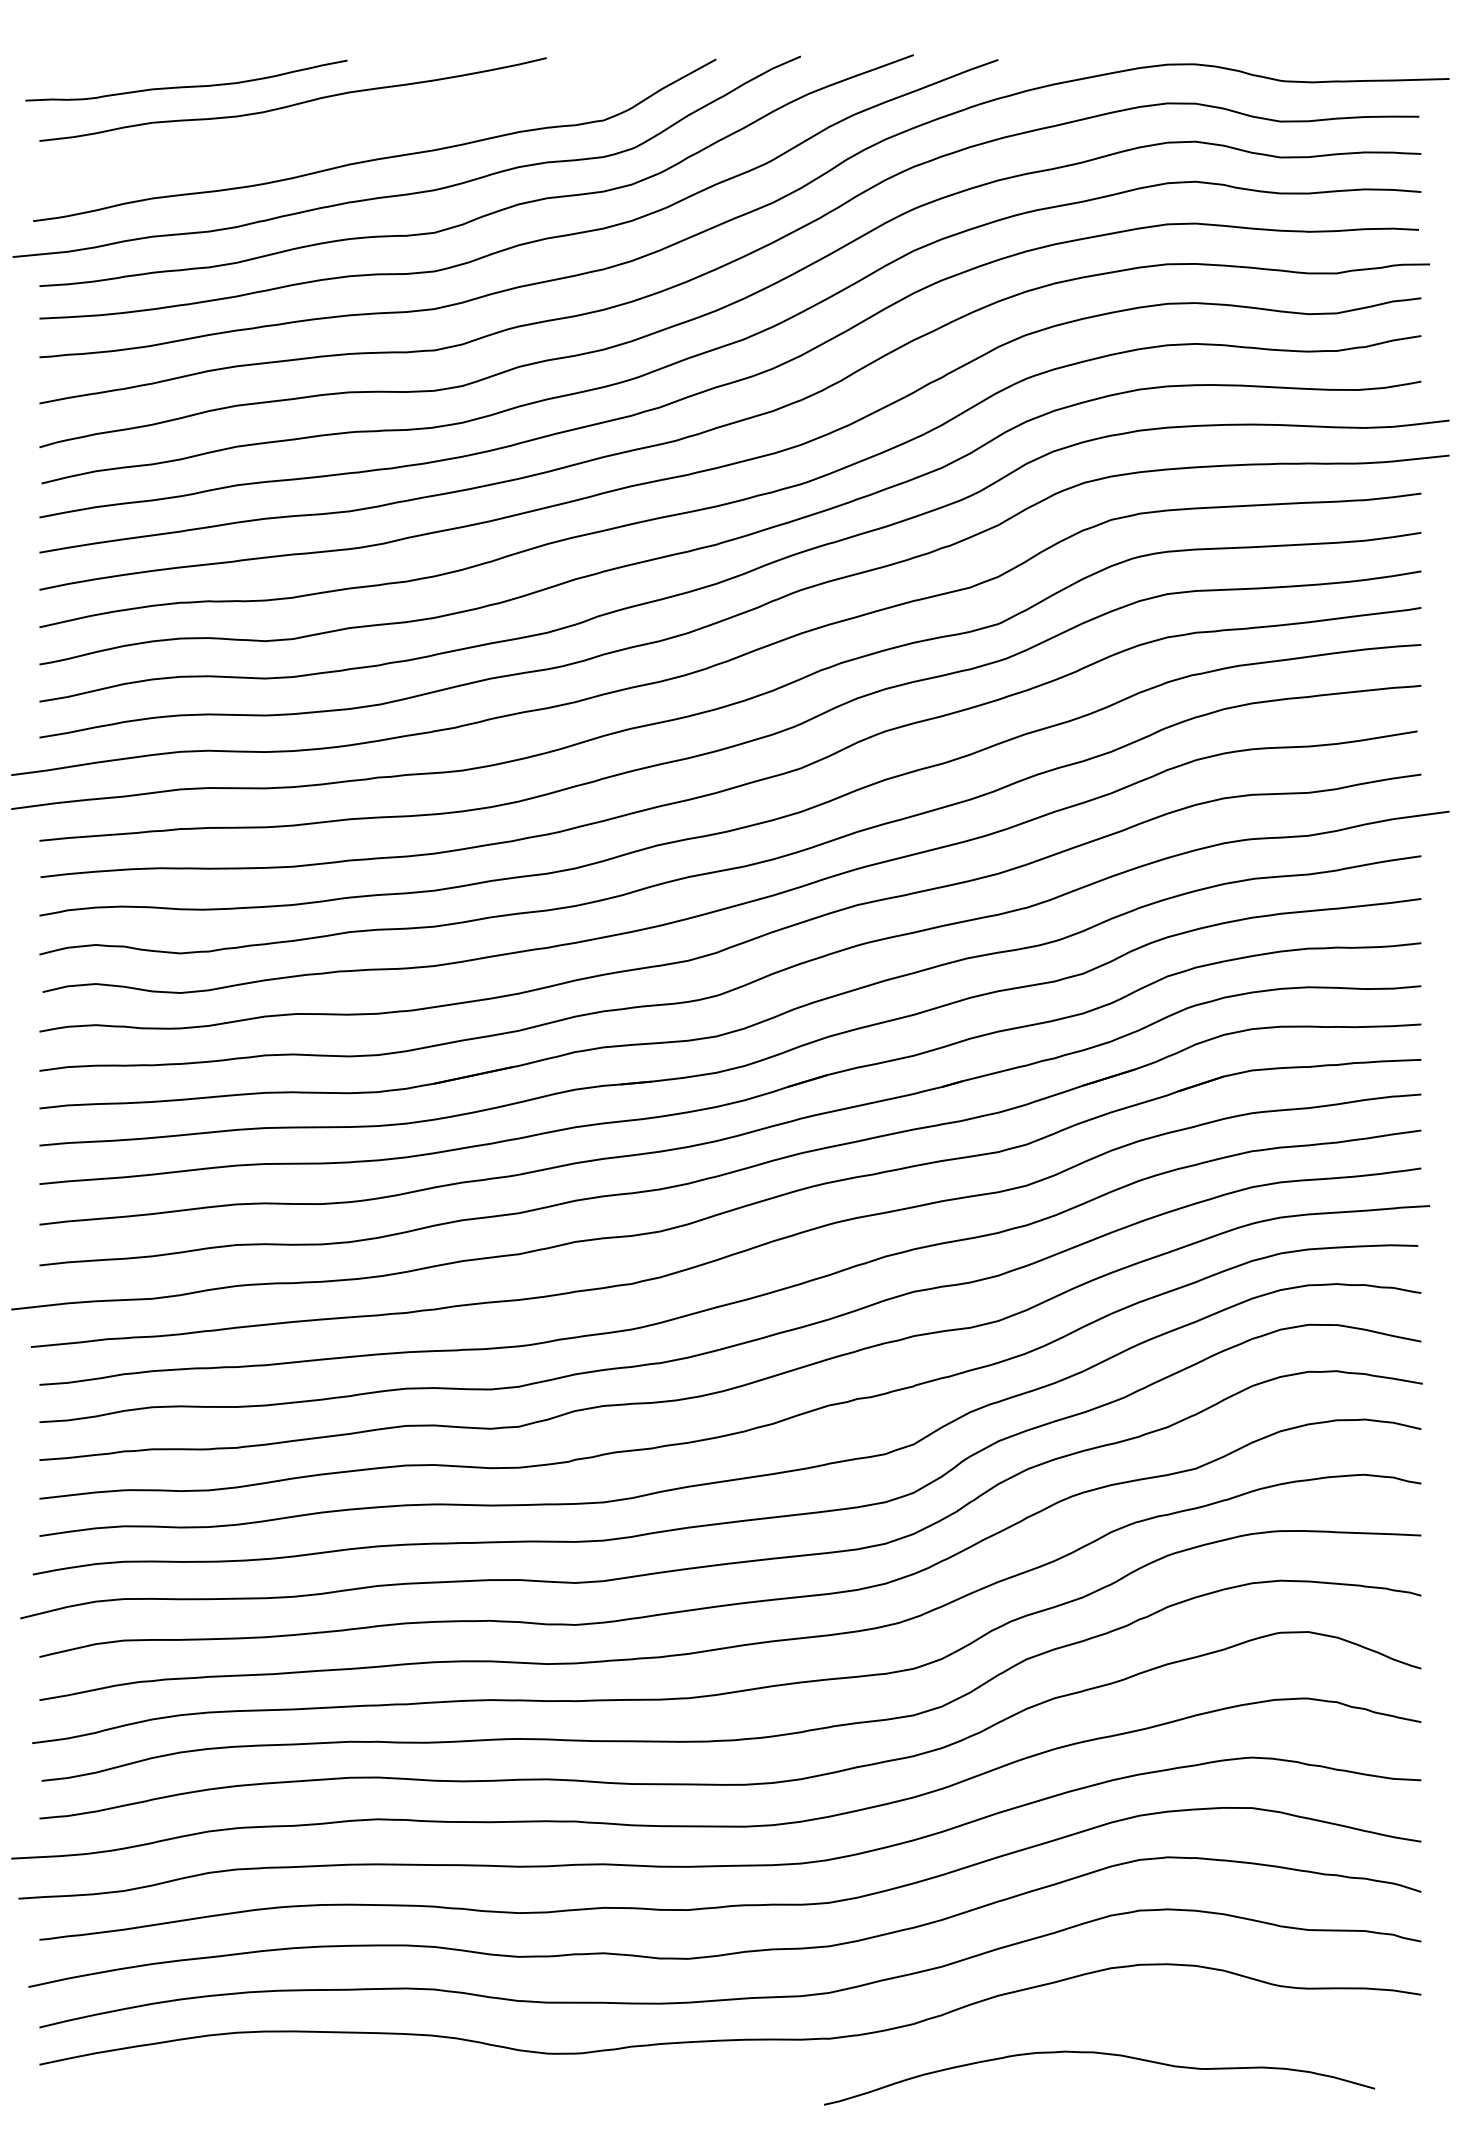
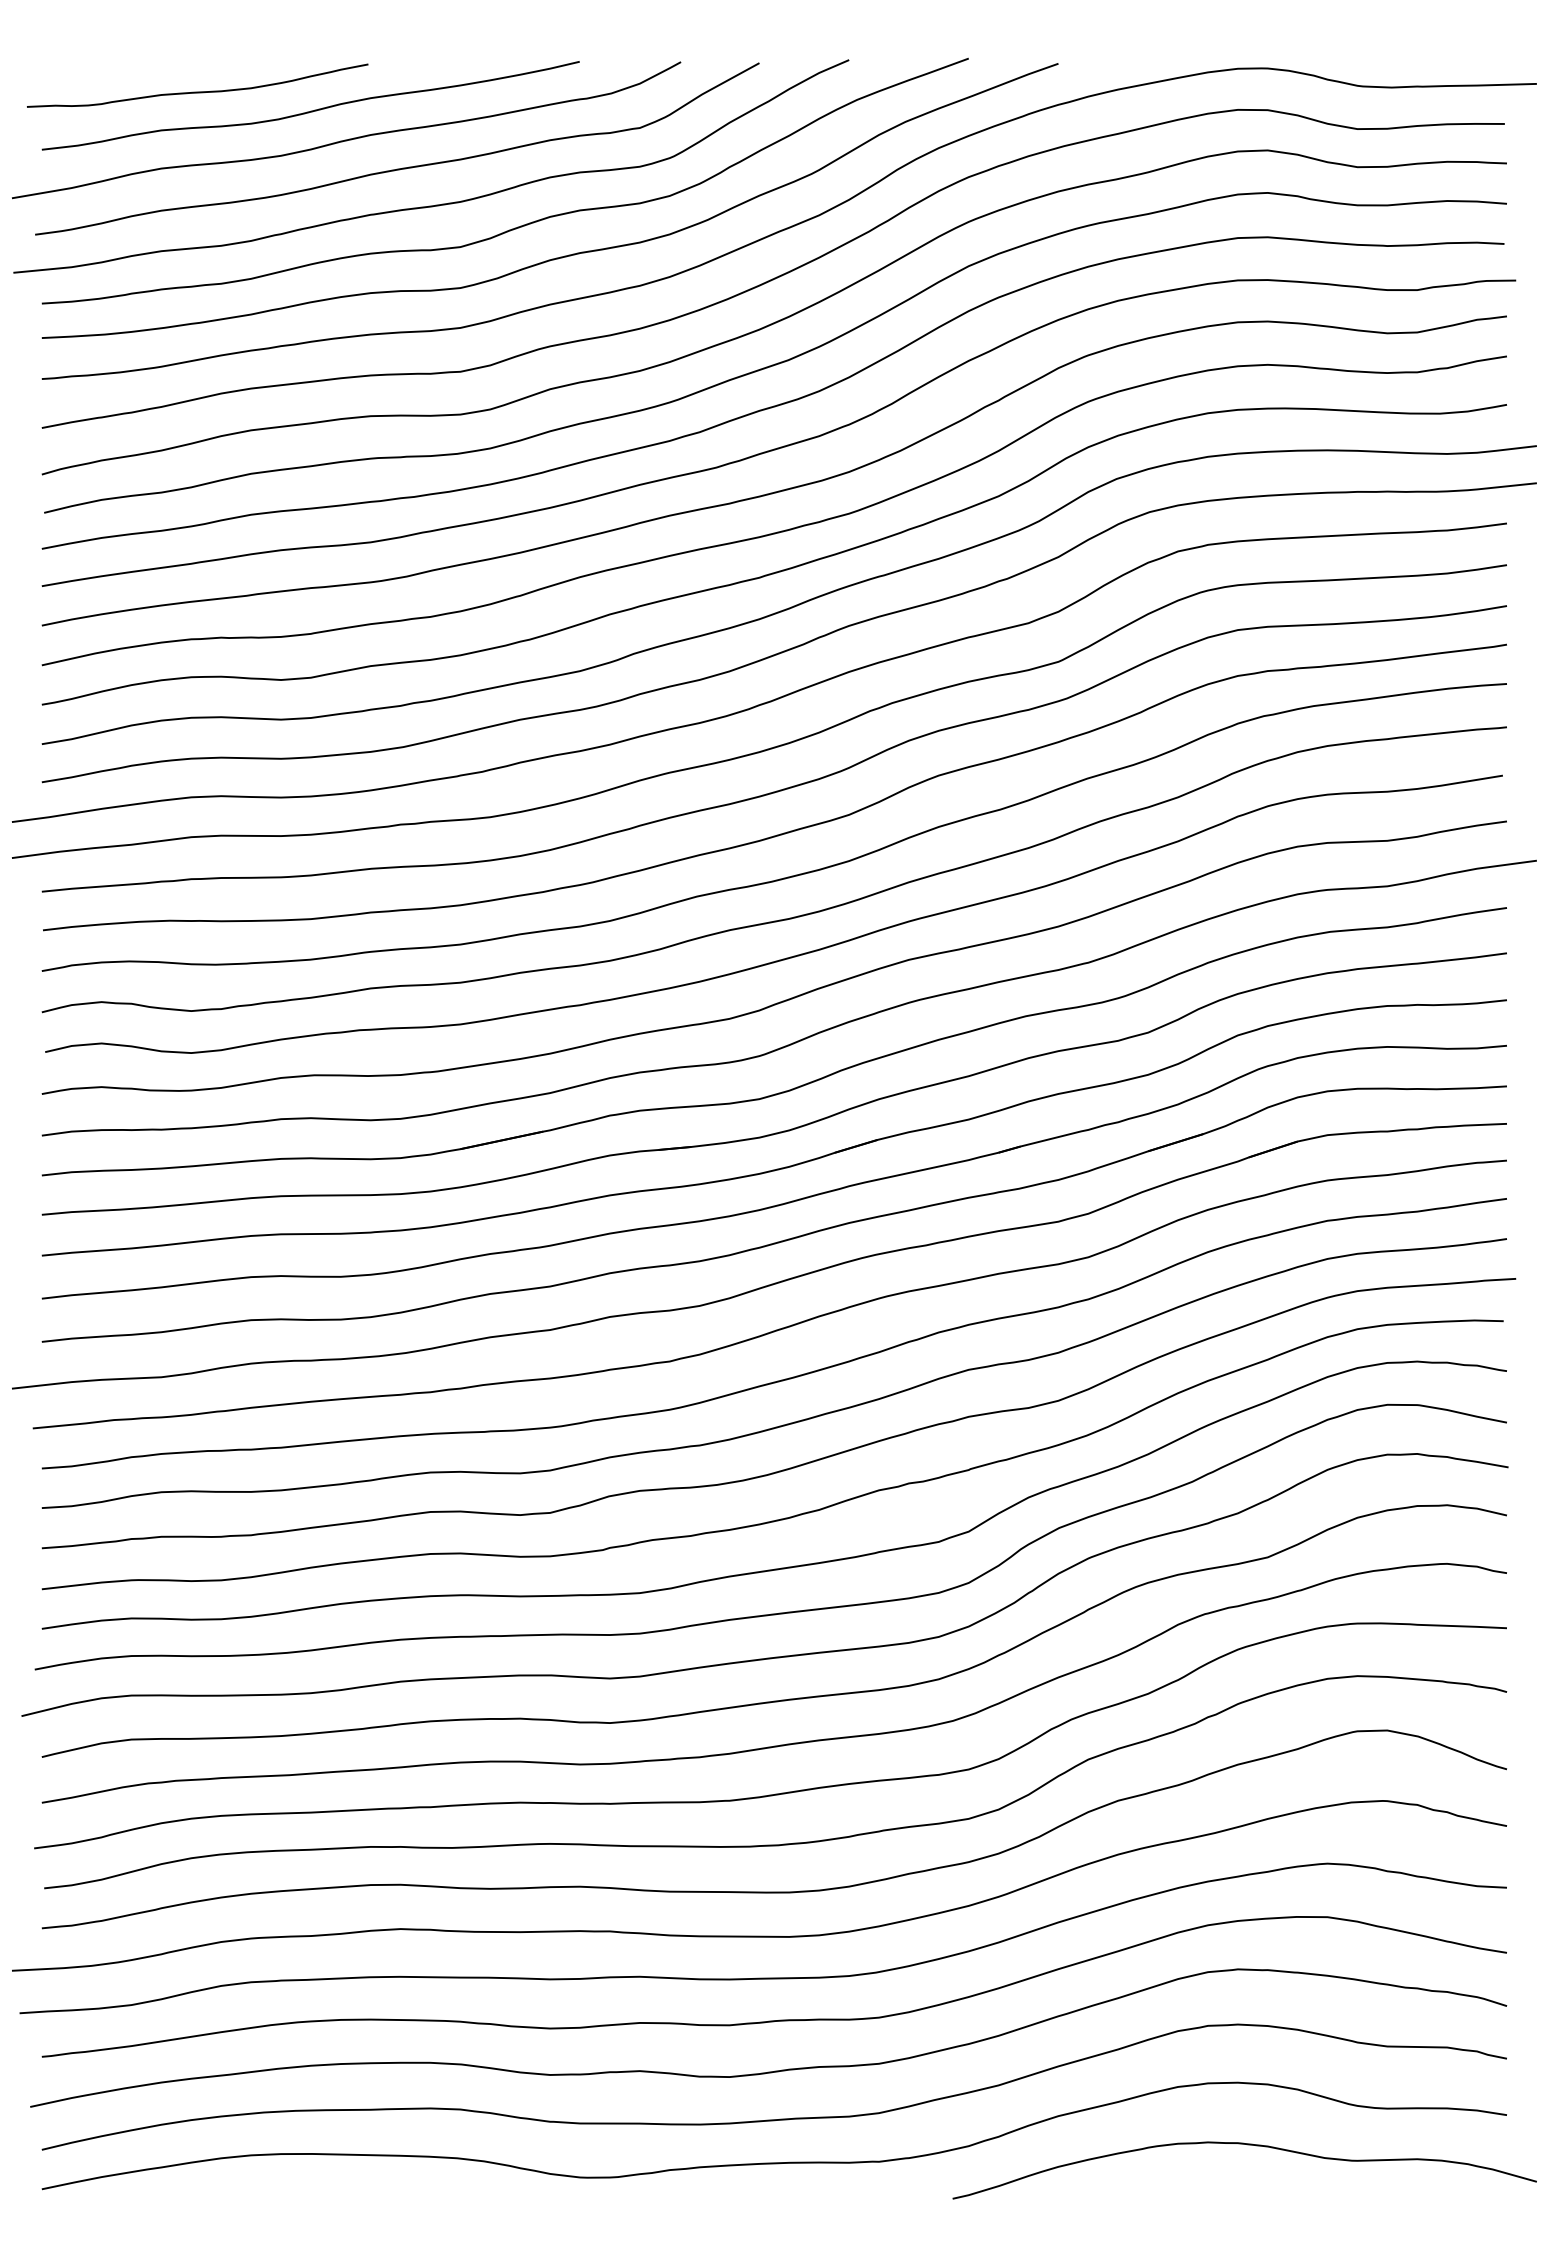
curve: (329, 130) -> (349, 138), added
curve: (1102, 2054) -> (1247, 2145), moved

